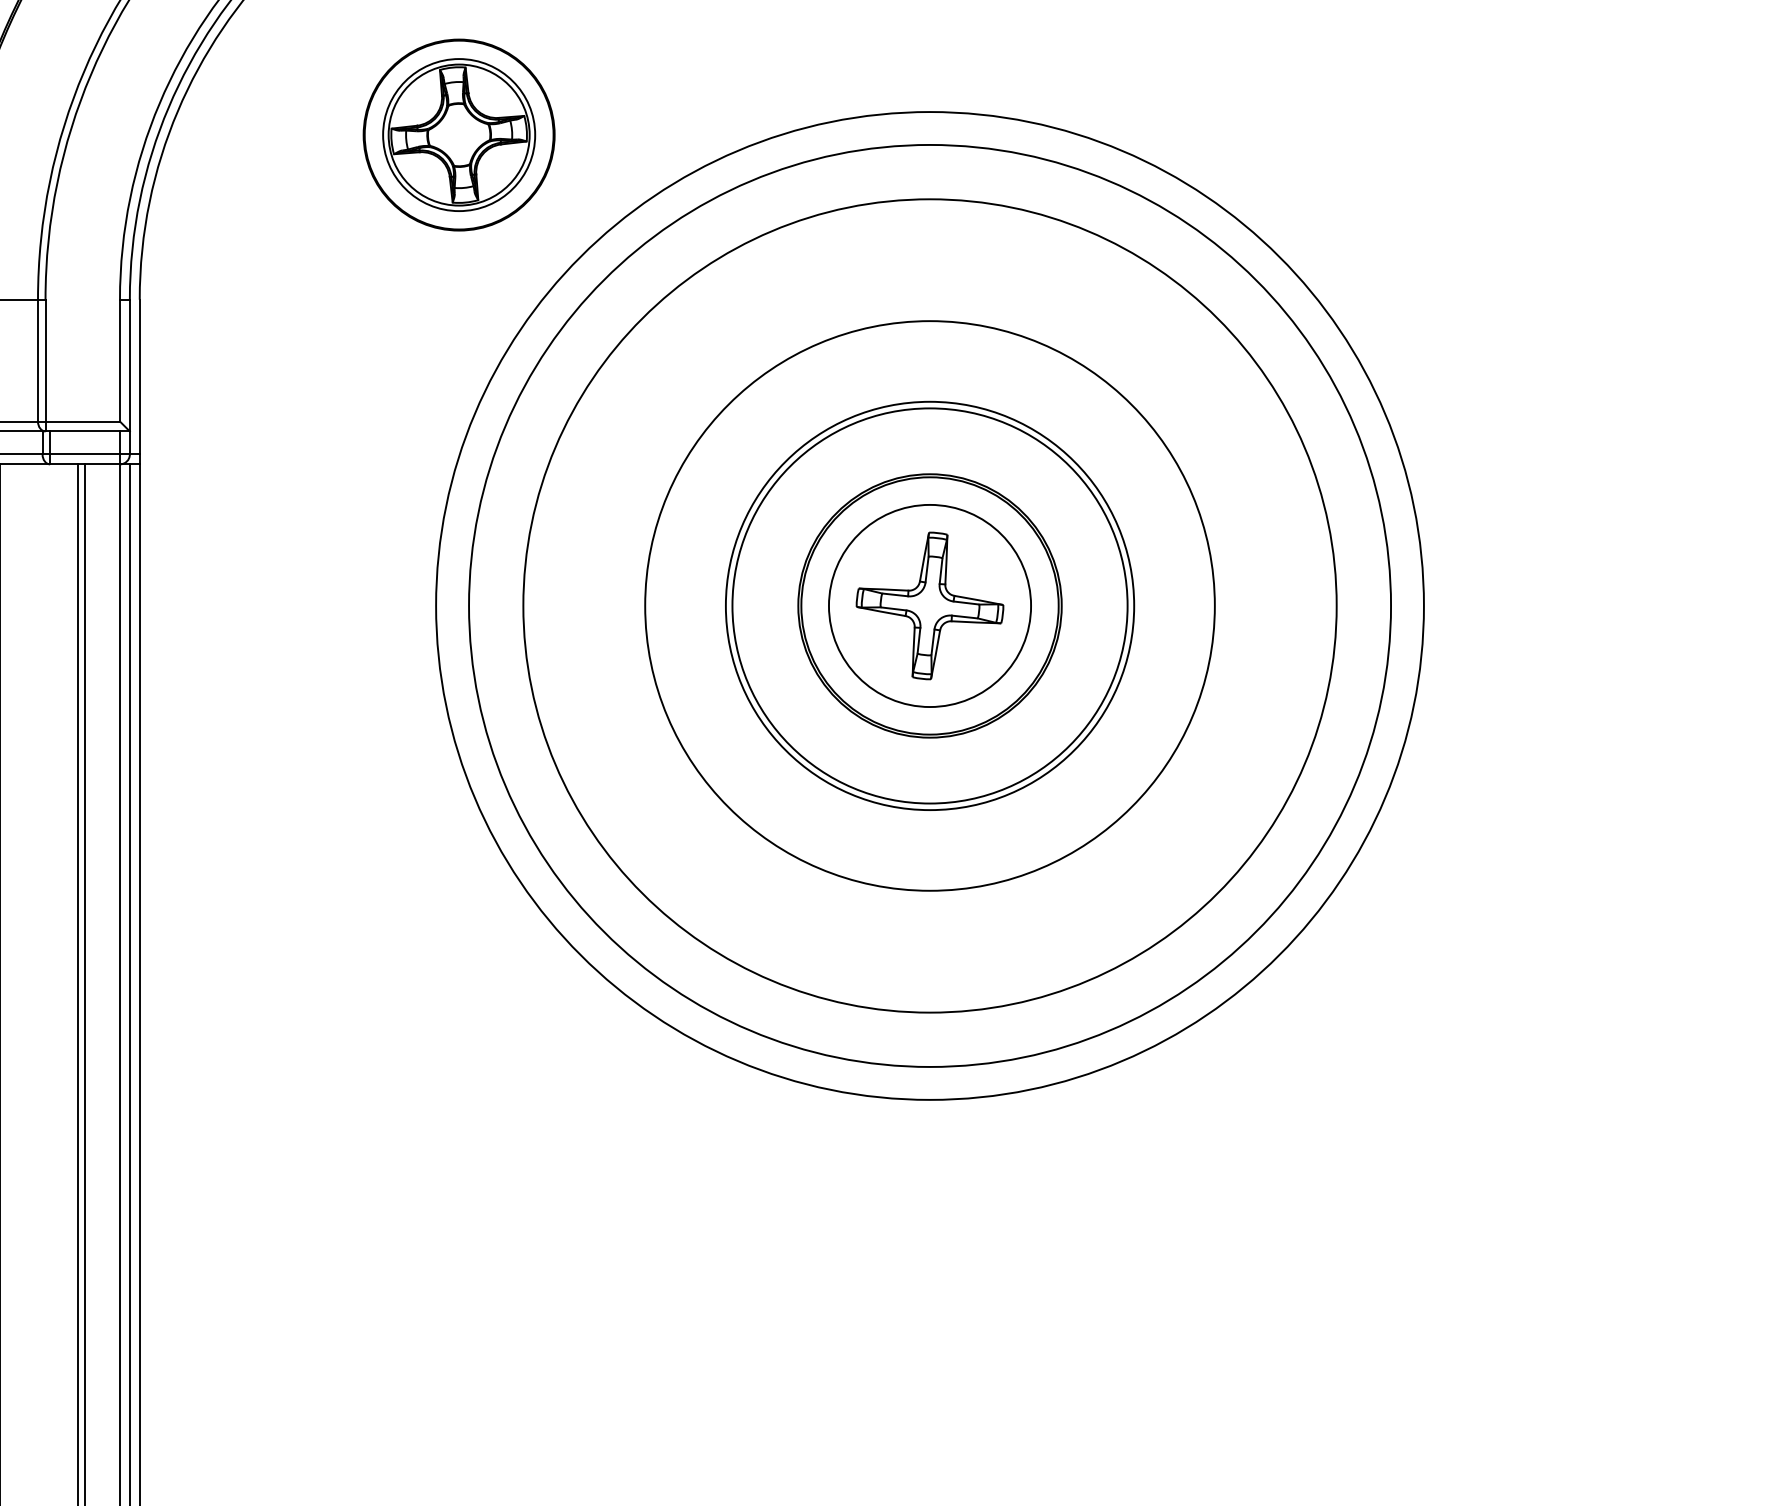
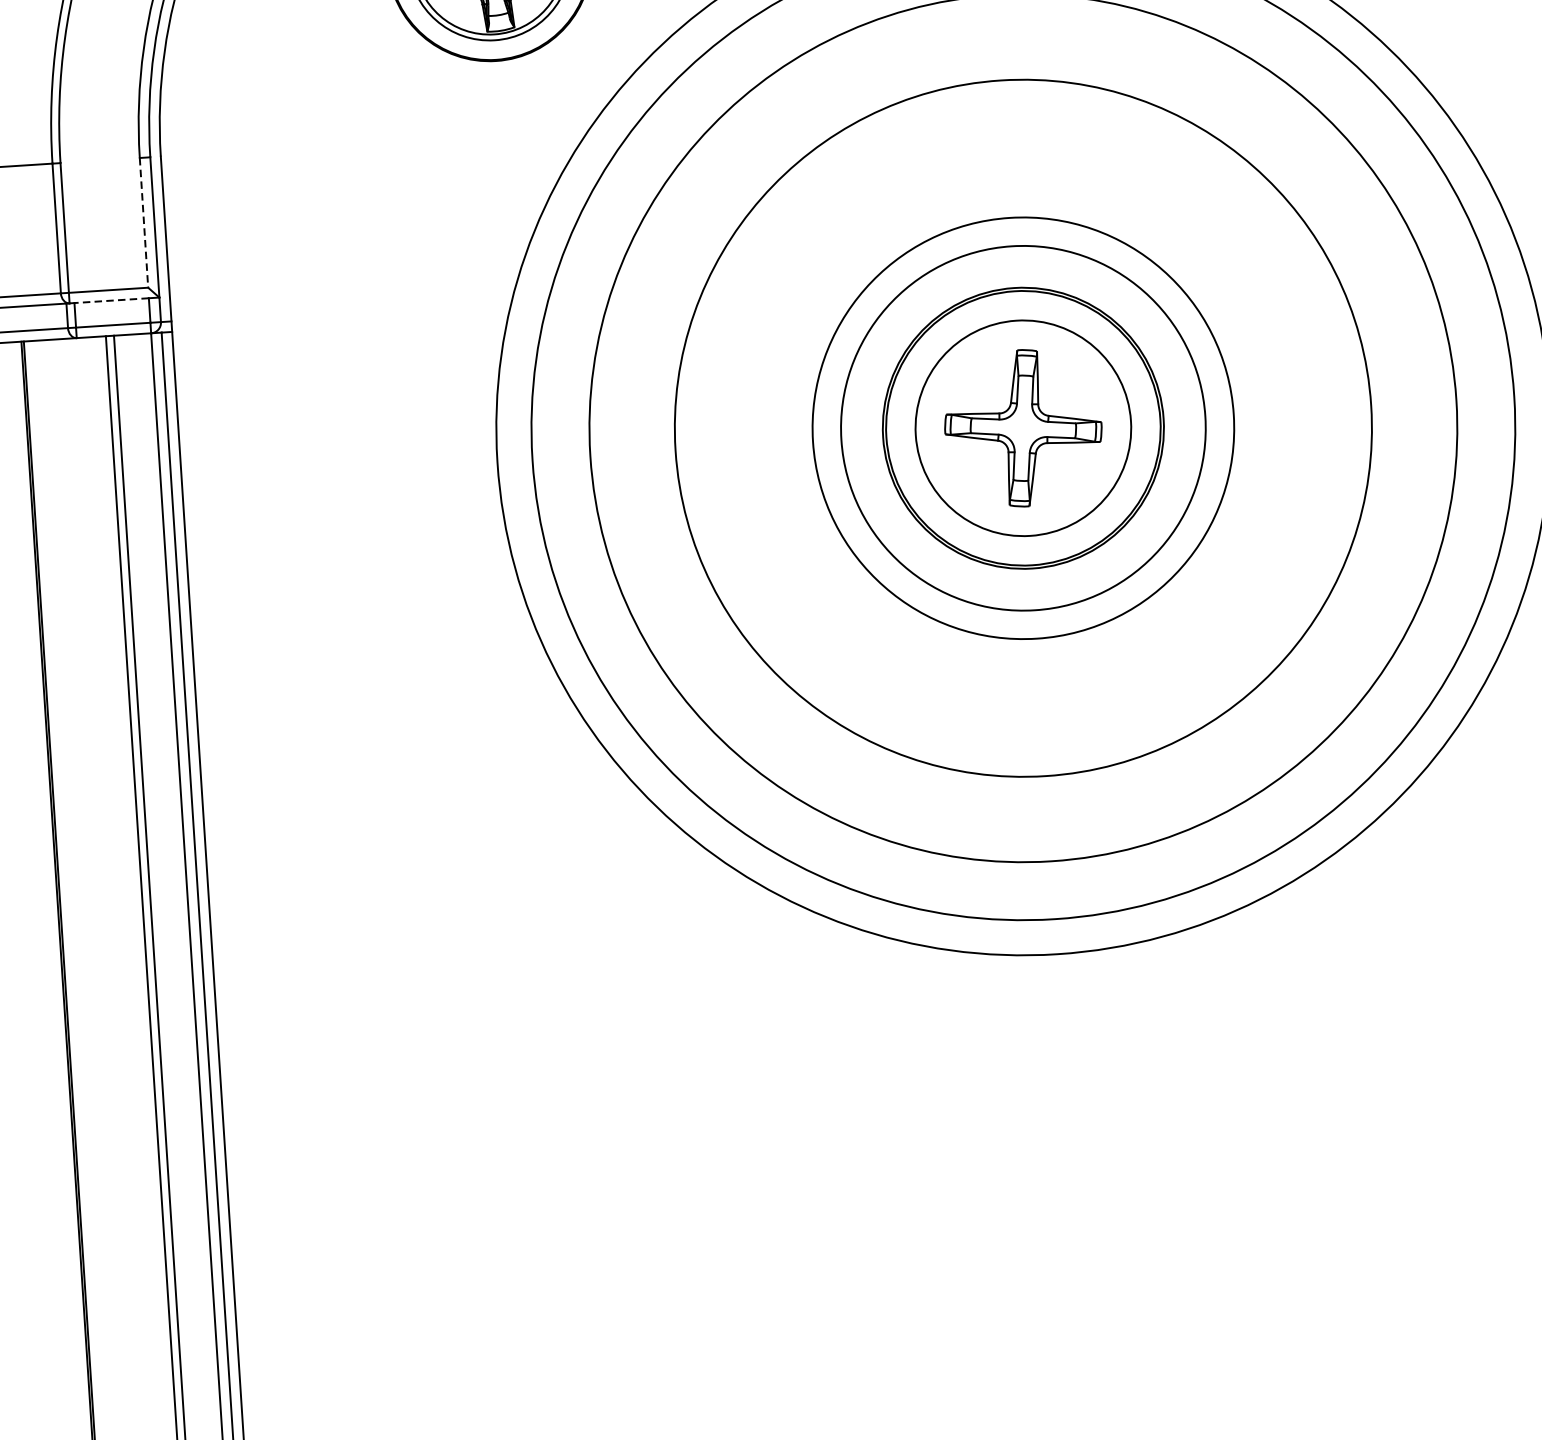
line: (119, 360) -> (143, 222), solid -> dashed
line: (85, 431) -> (112, 300), solid -> dashed
circle: (929, 605) -> (1022, 427), size x0.6
circle: (929, 605) -> (1022, 427), size x1.6

